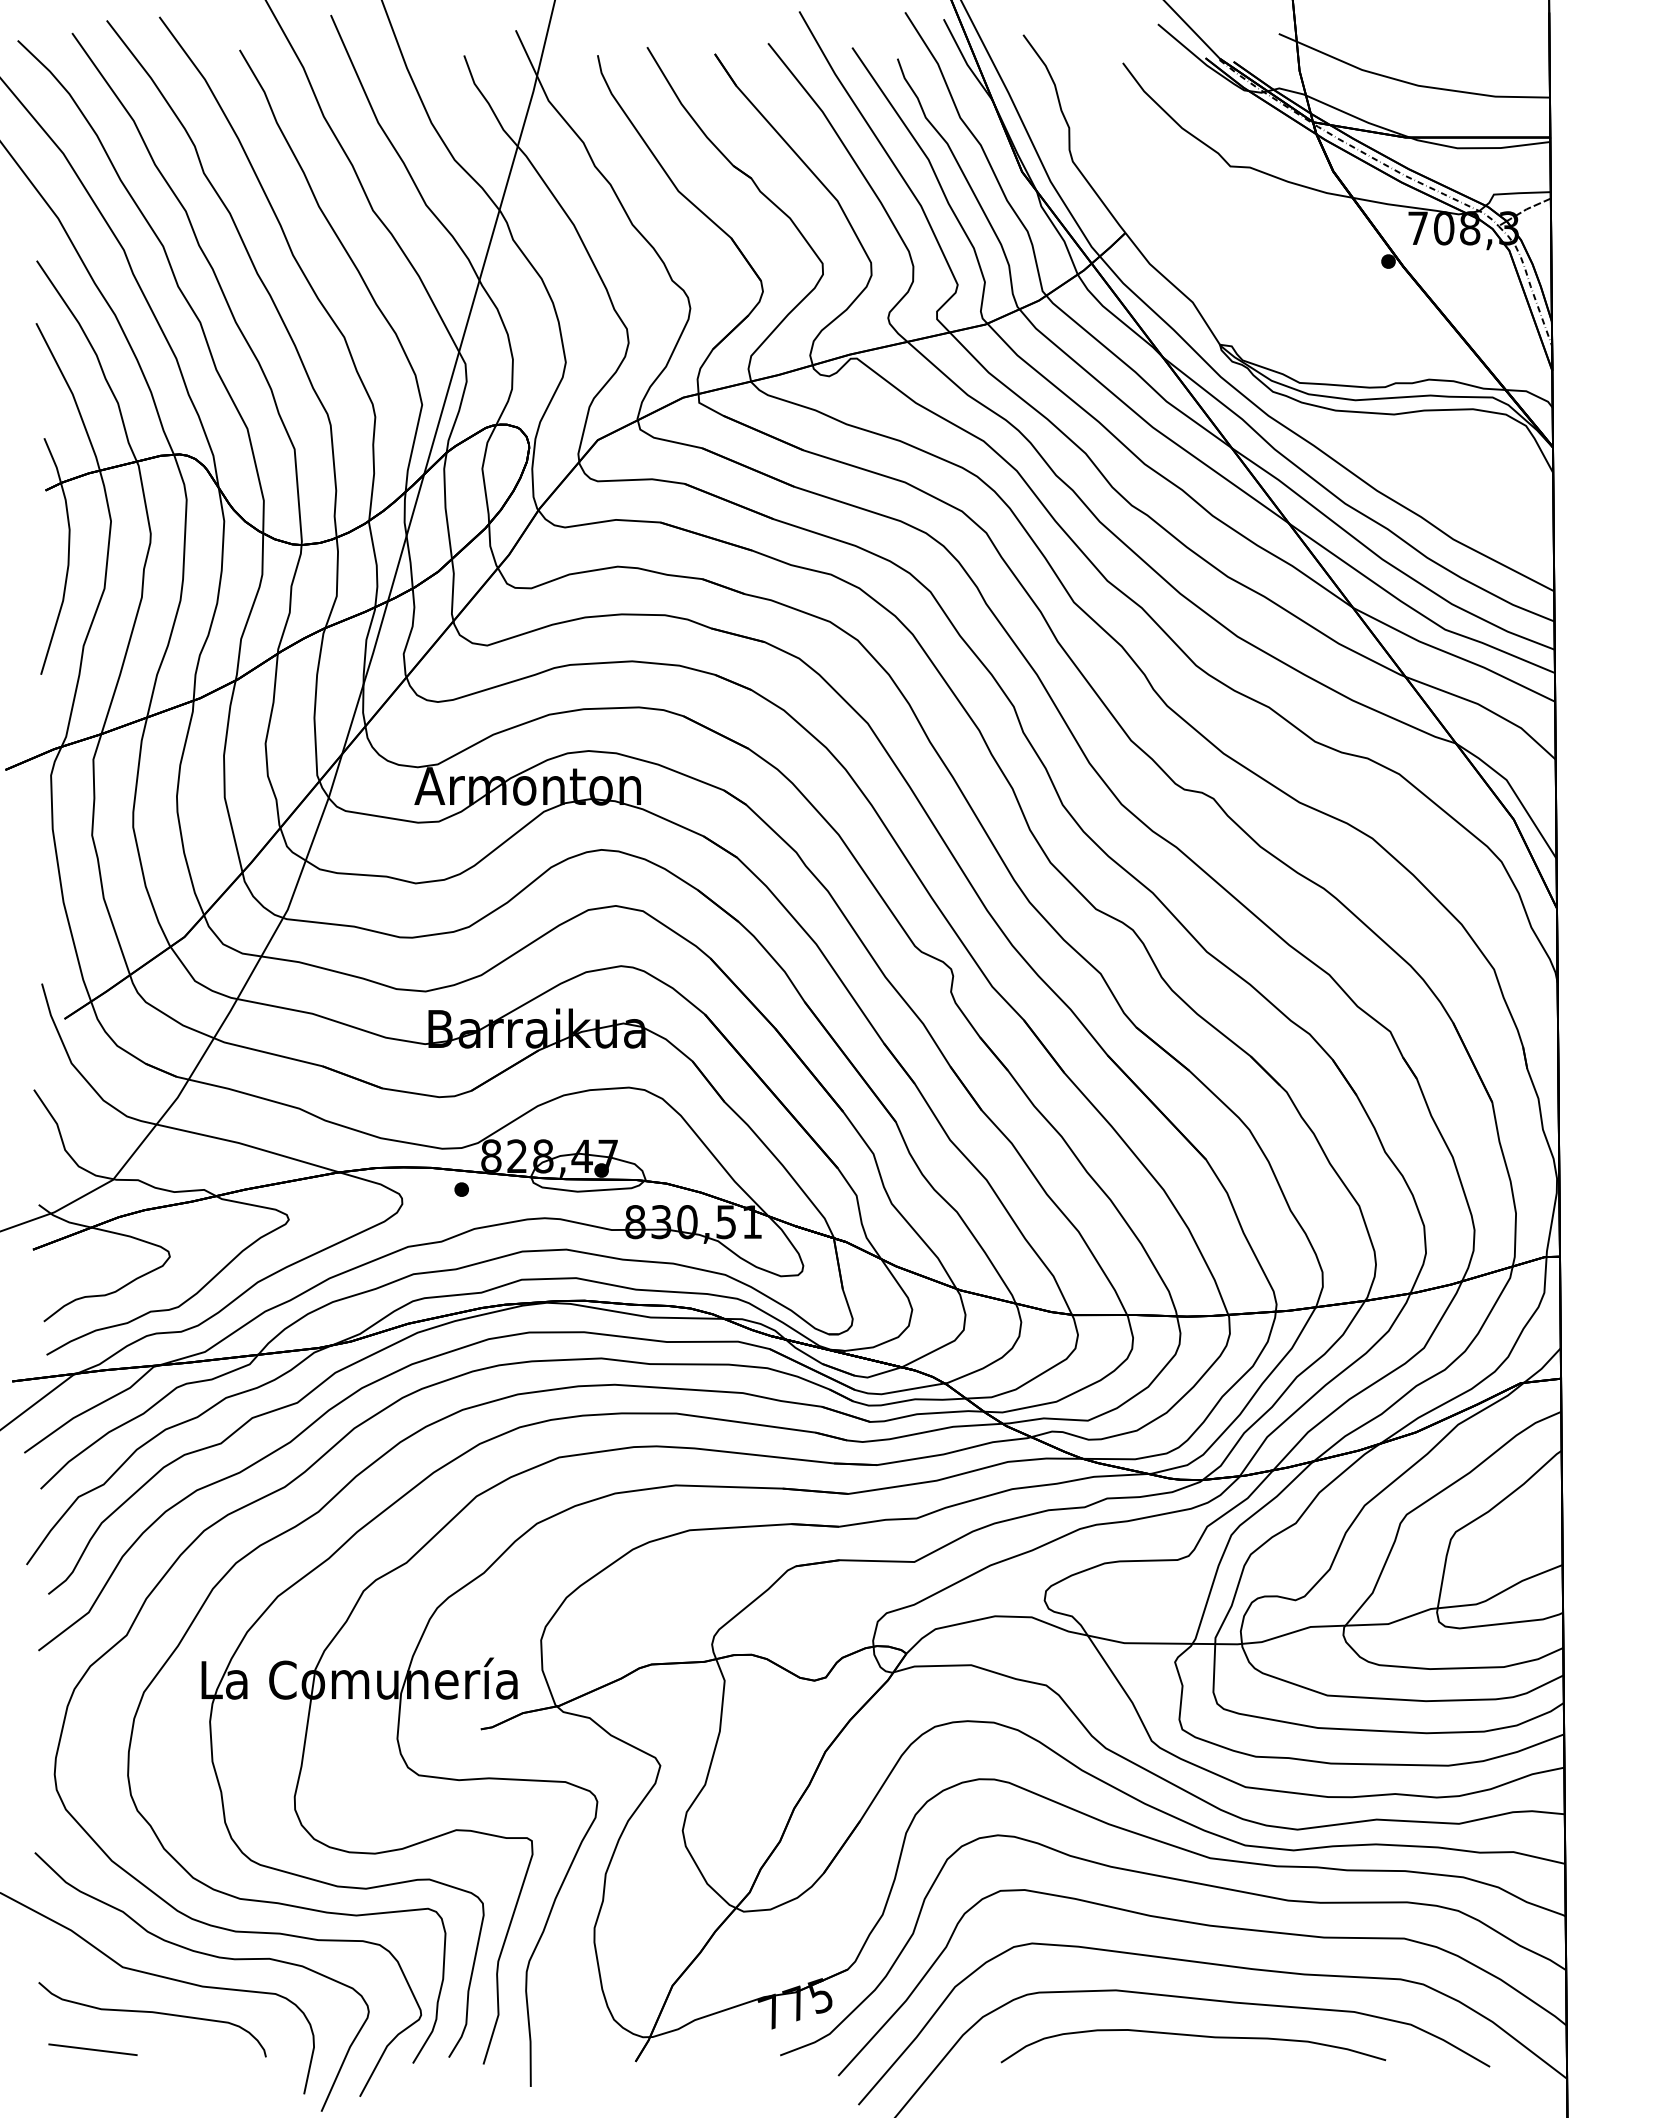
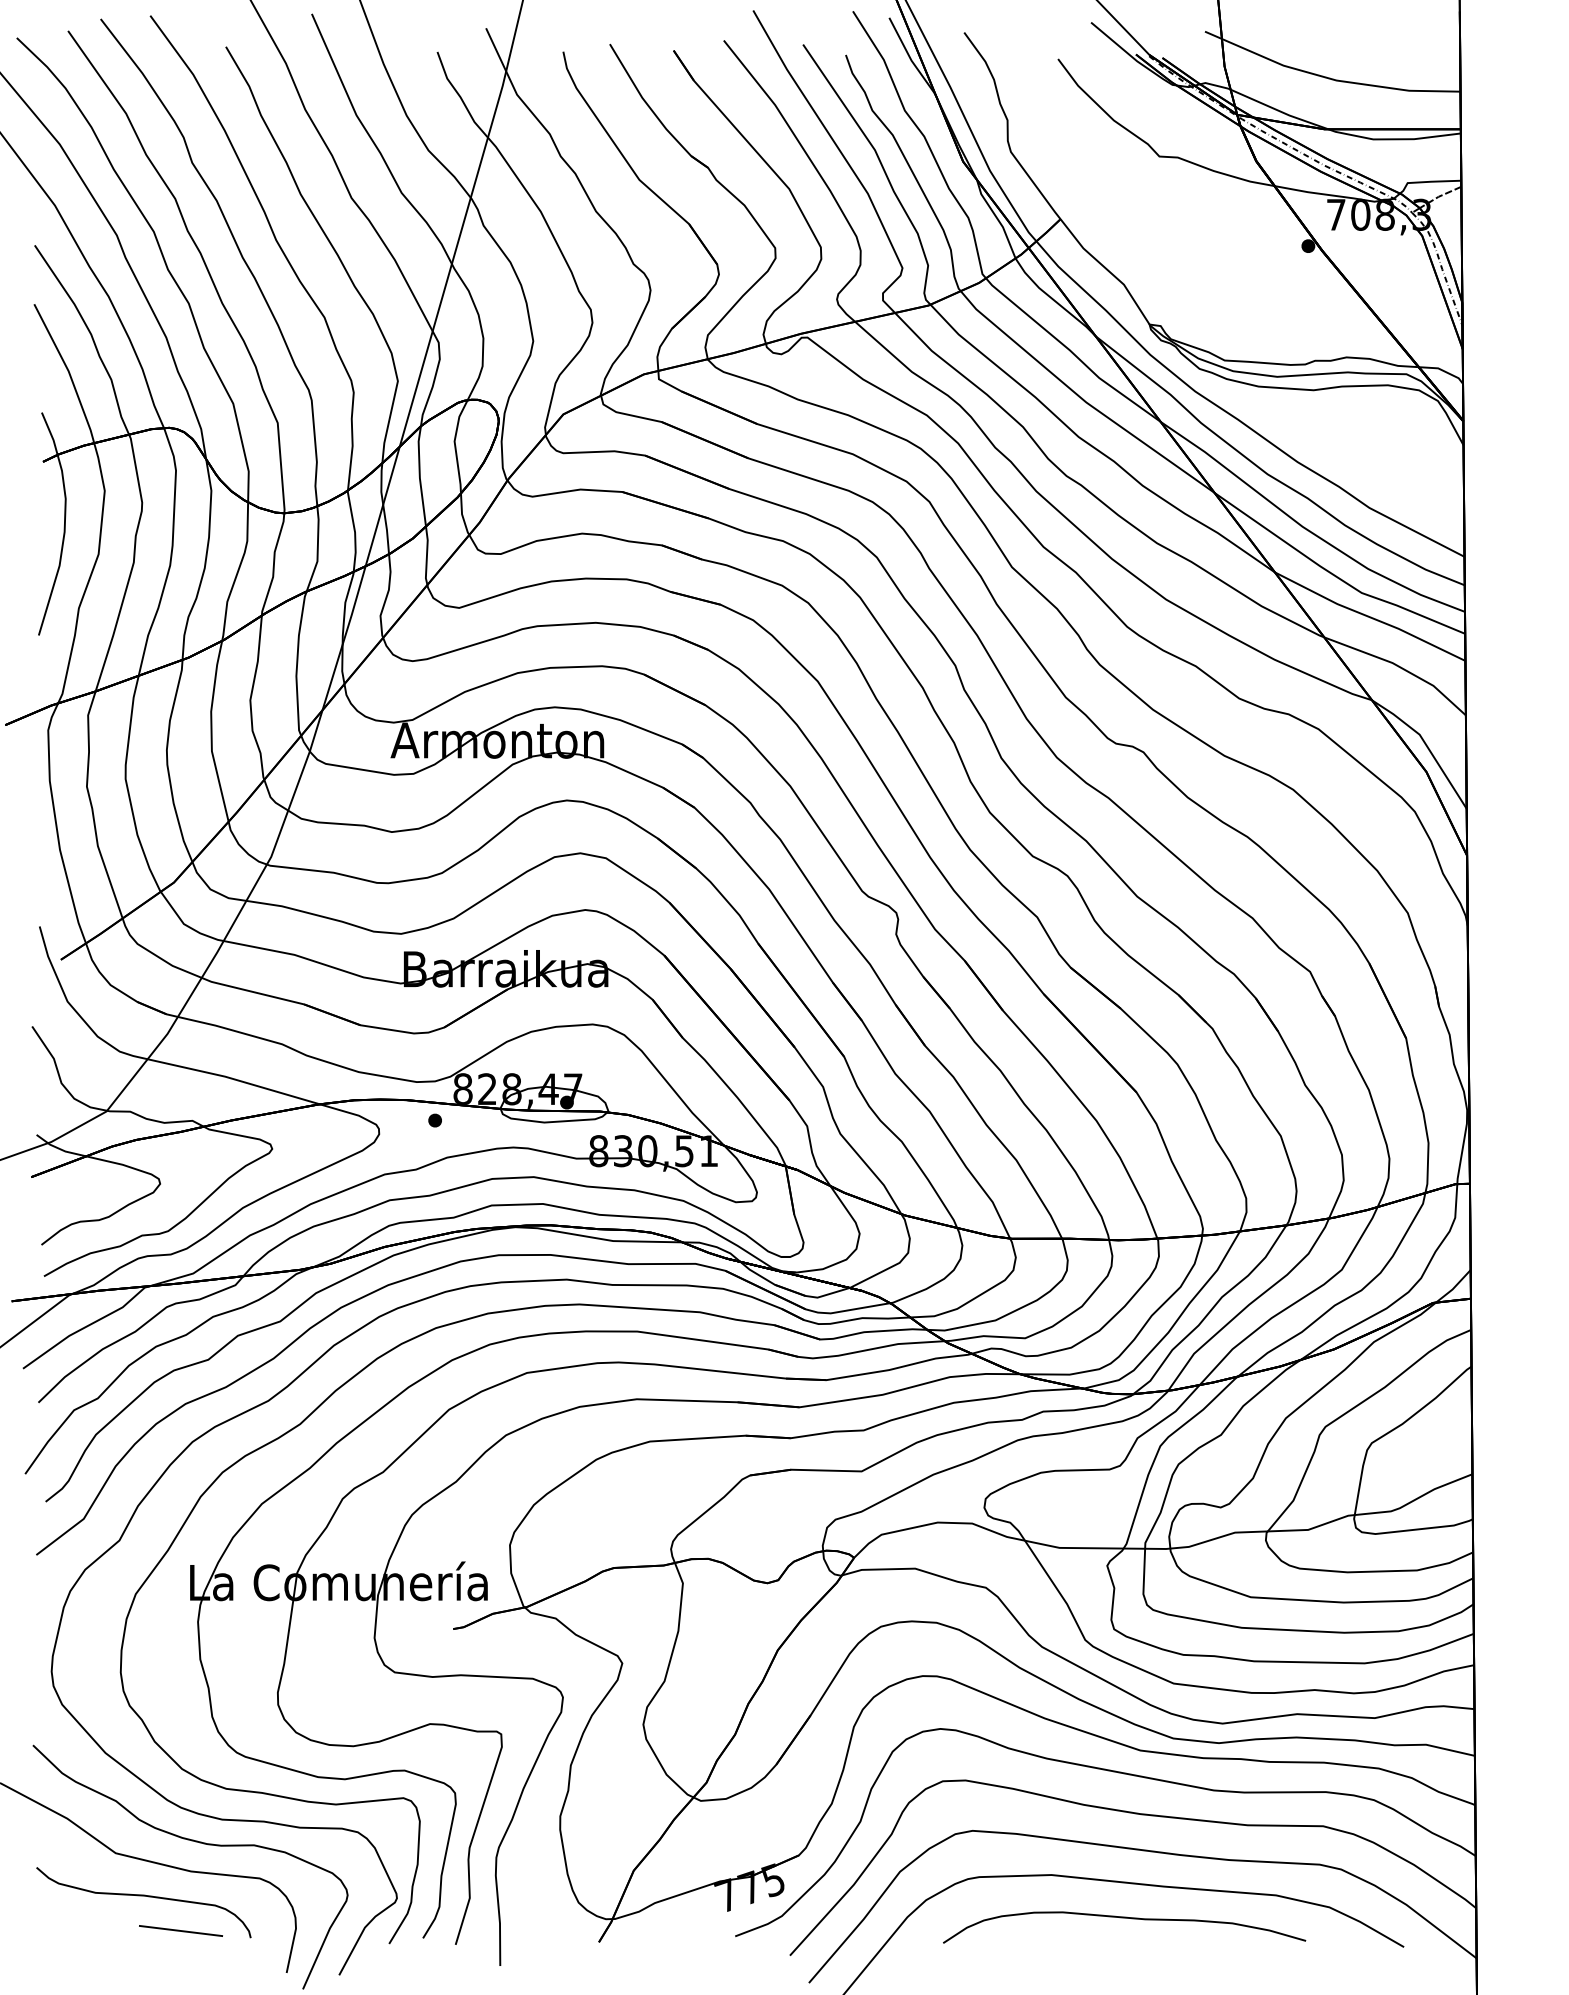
line: (92, 2049) -> (180, 1930), moved

